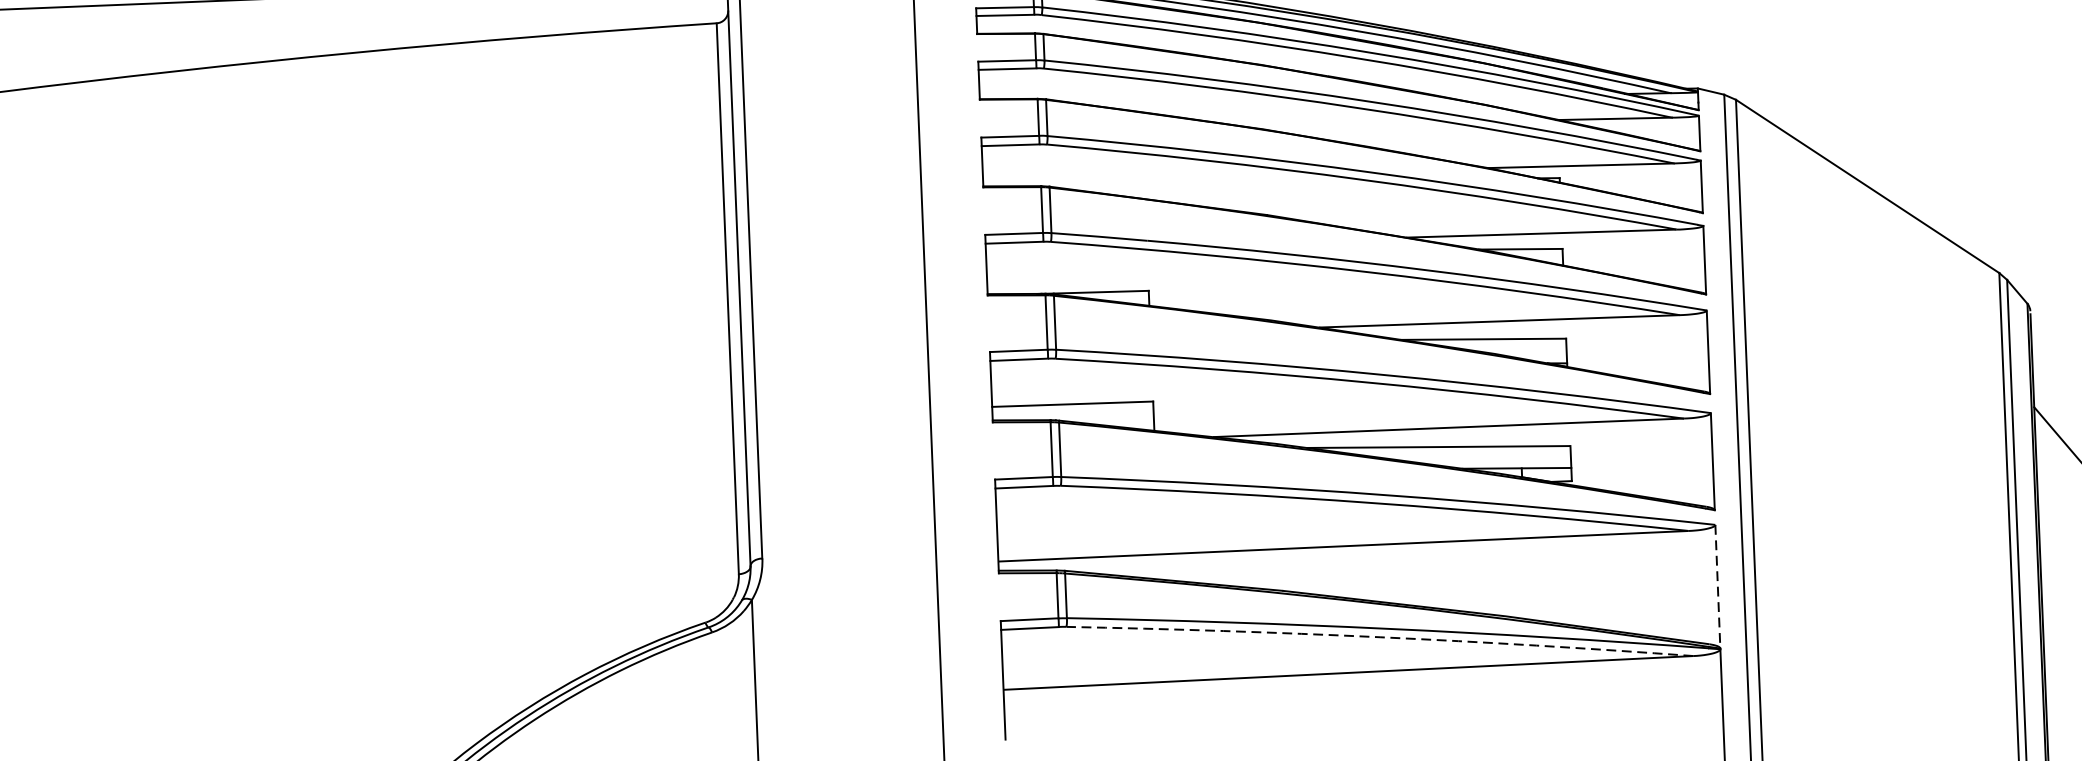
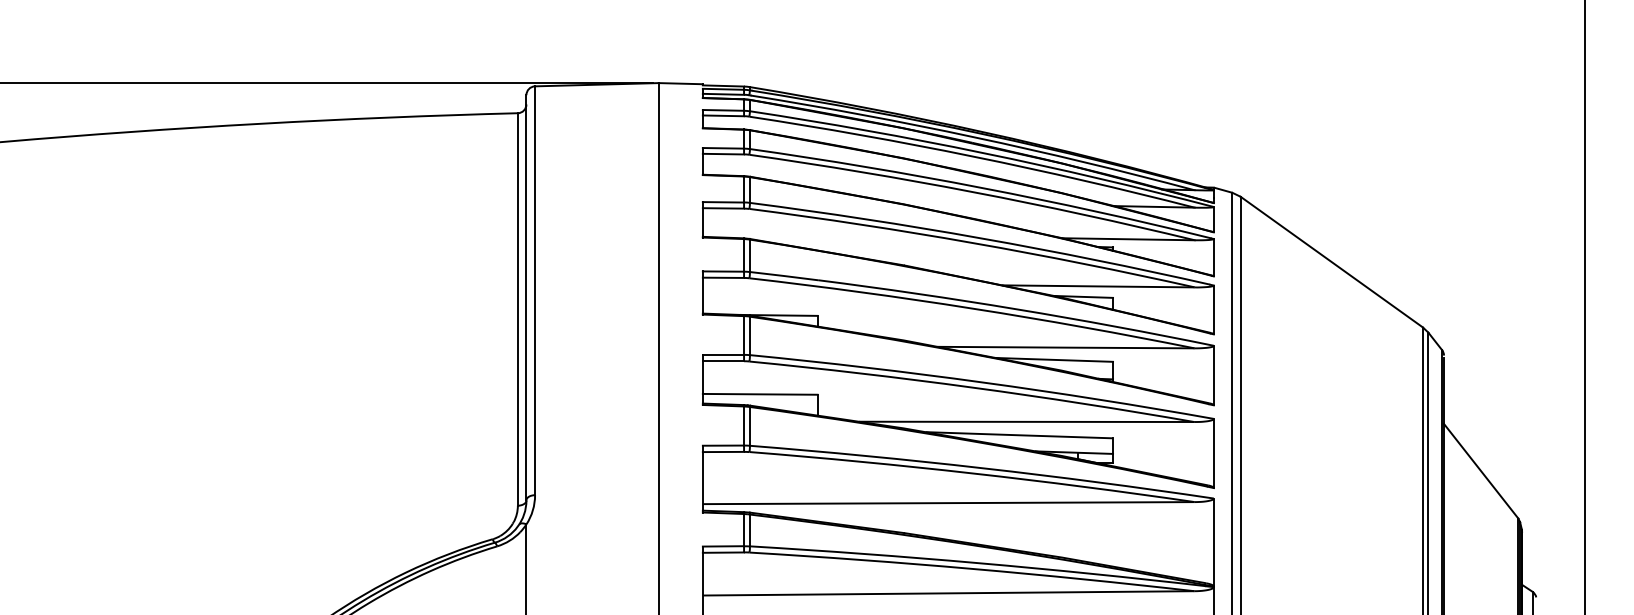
line: (1717, 588) -> (1213, 543), dashed -> solid
arc: (1380, 636) -> (972, 568), dashed -> solid

